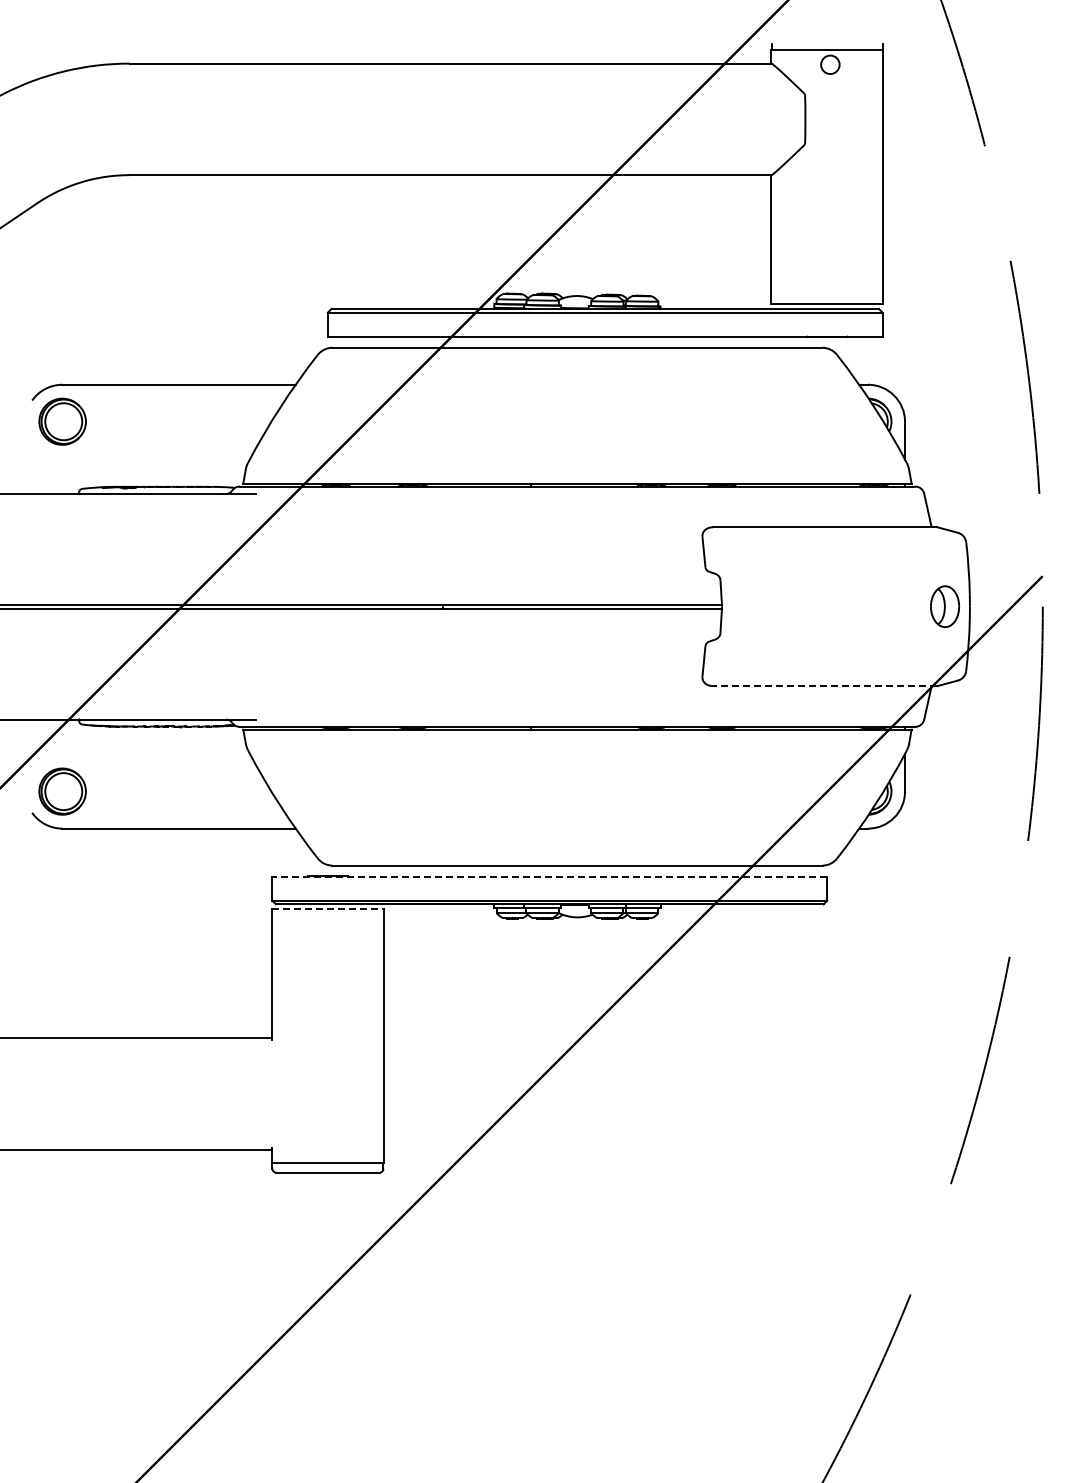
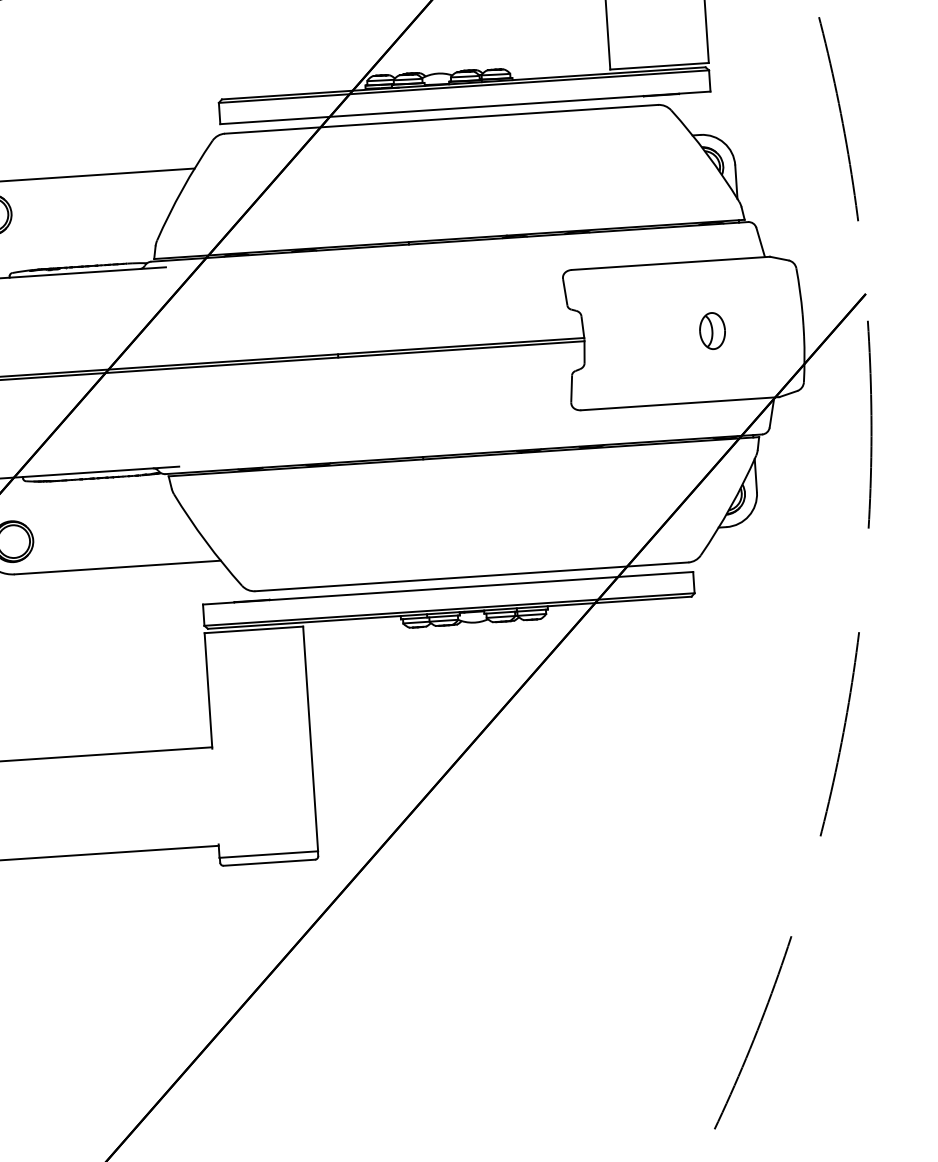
part: (945, 606) -> (712, 330), moved
line: (824, 686) -> (679, 404), dashed -> solid
line: (549, 876) -> (447, 588), dashed -> solid
line: (327, 909) -> (253, 630), dashed -> solid

